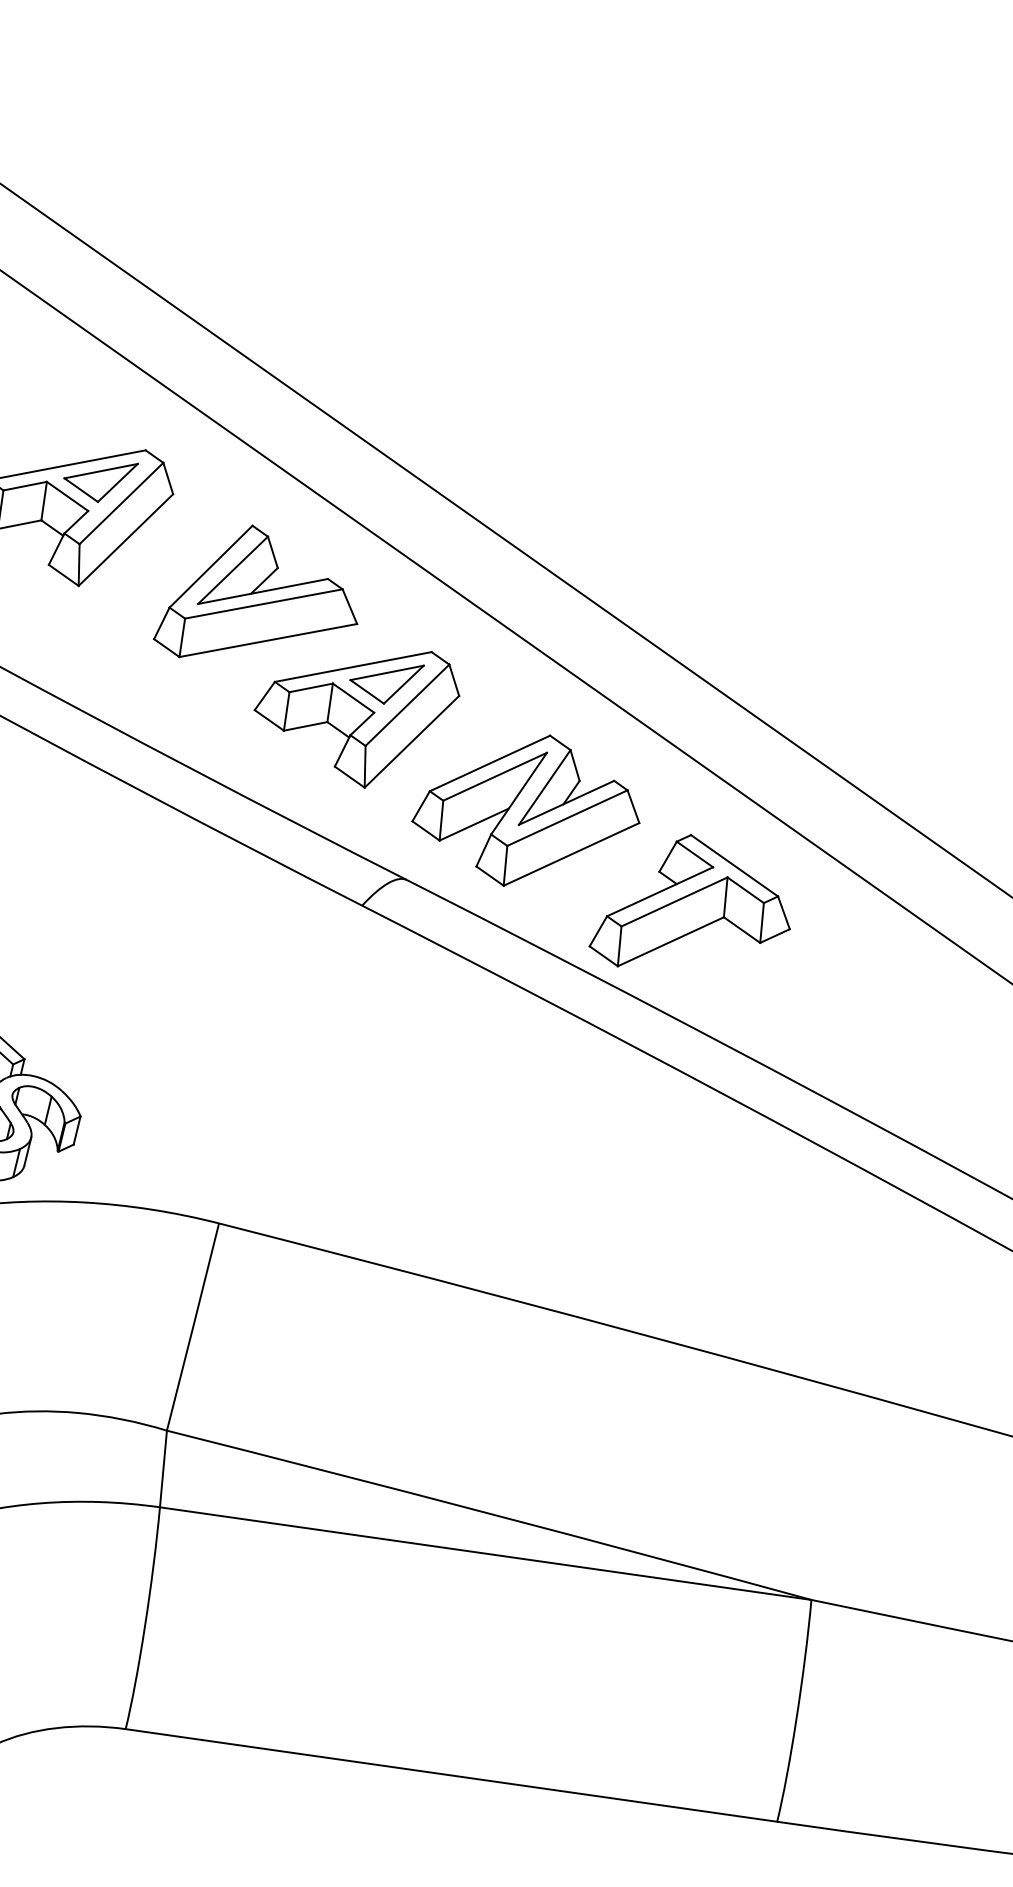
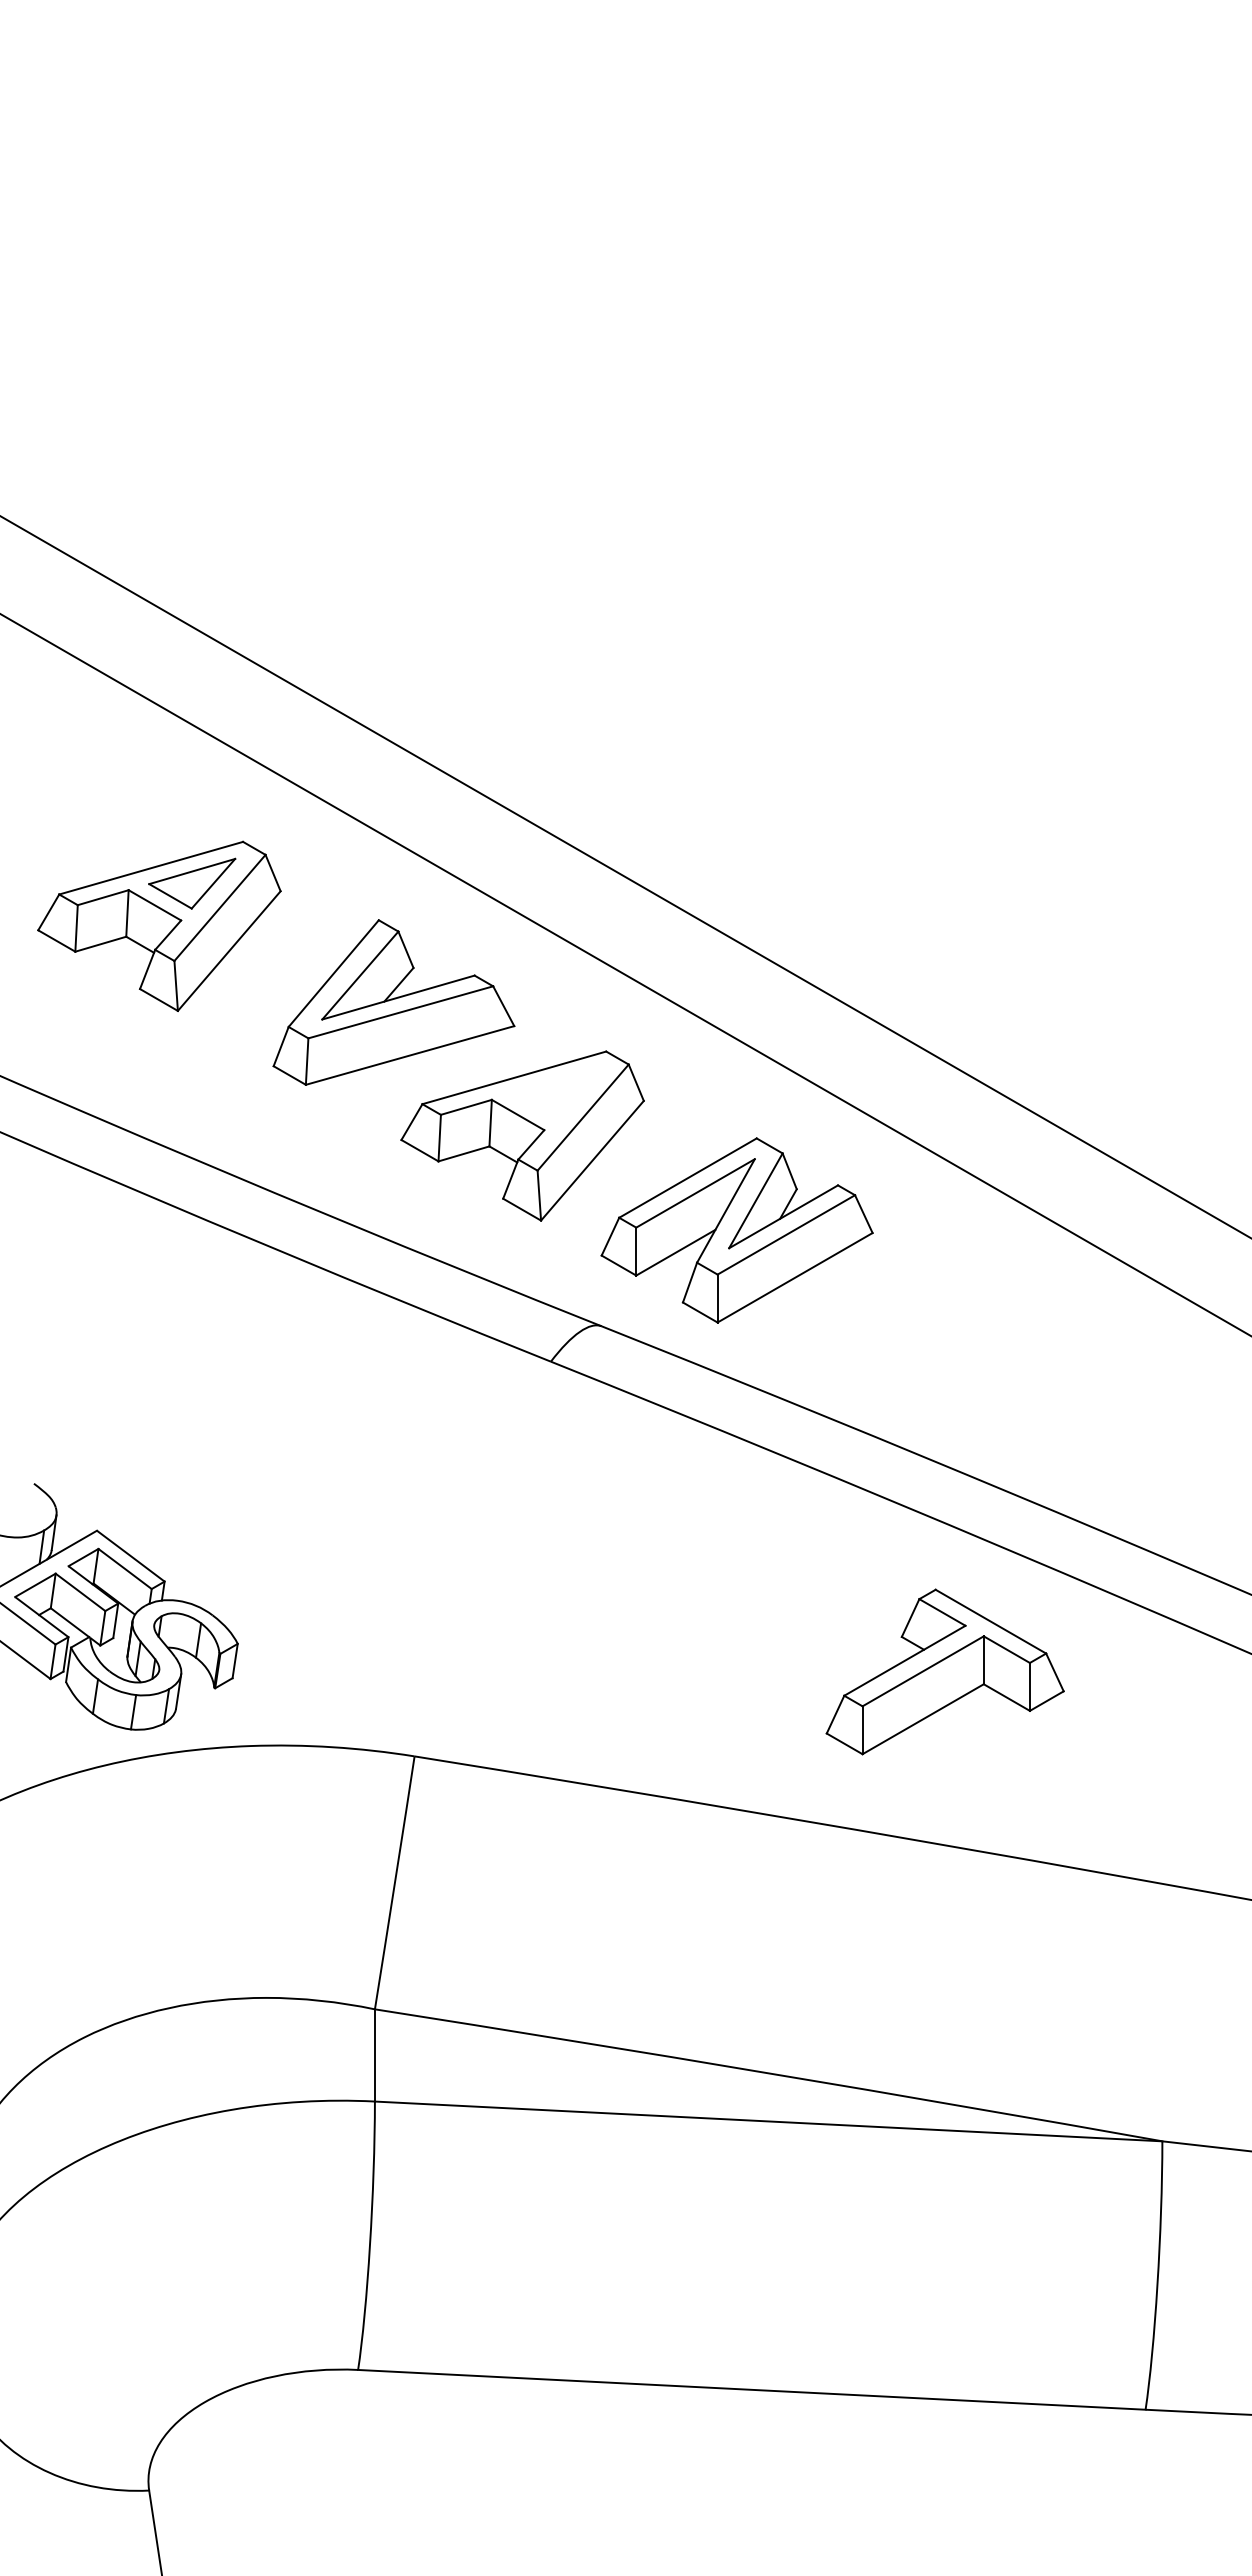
part: (386, 683) -> (555, 1093), removed
part: (692, 903) -> (944, 1671), moved

